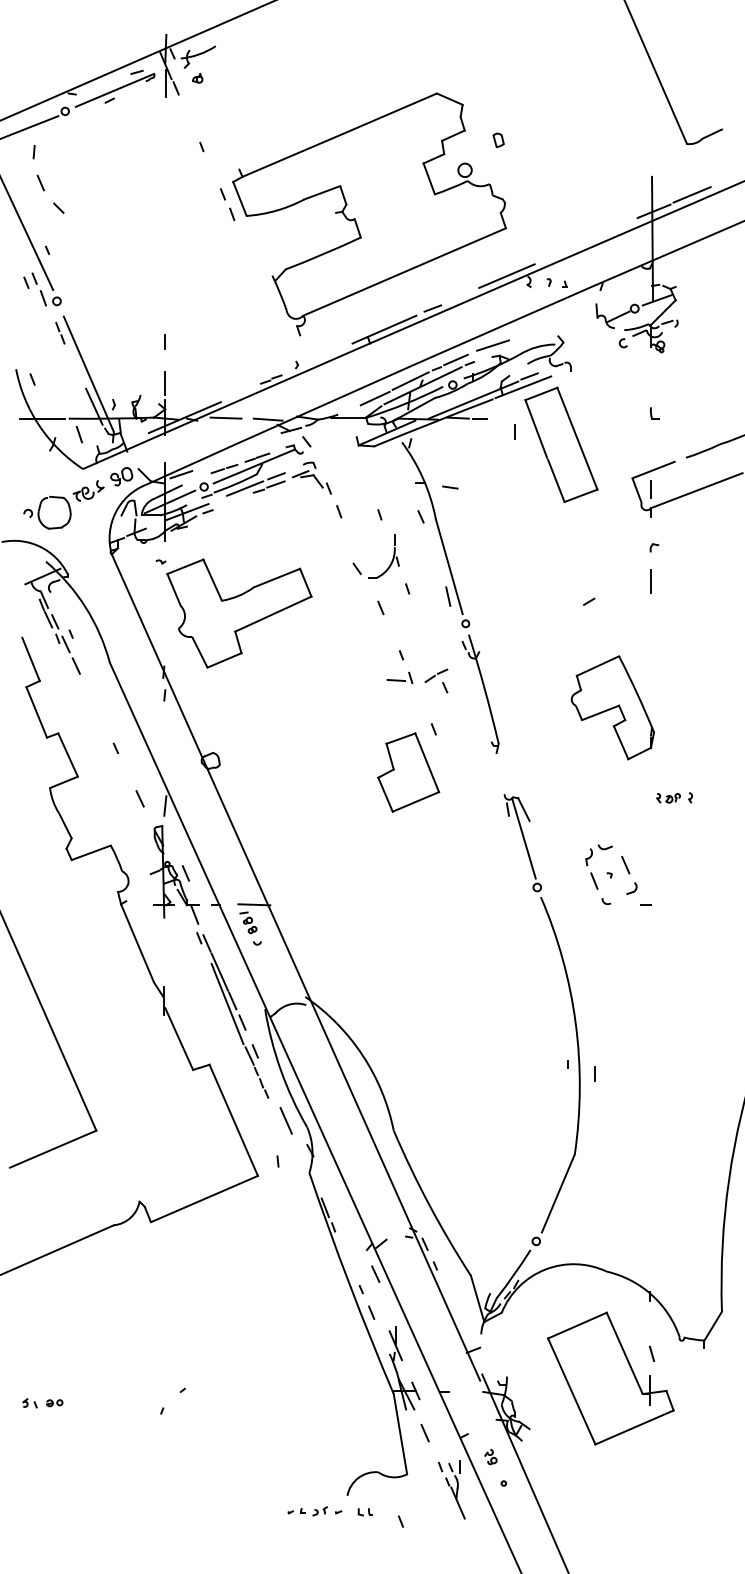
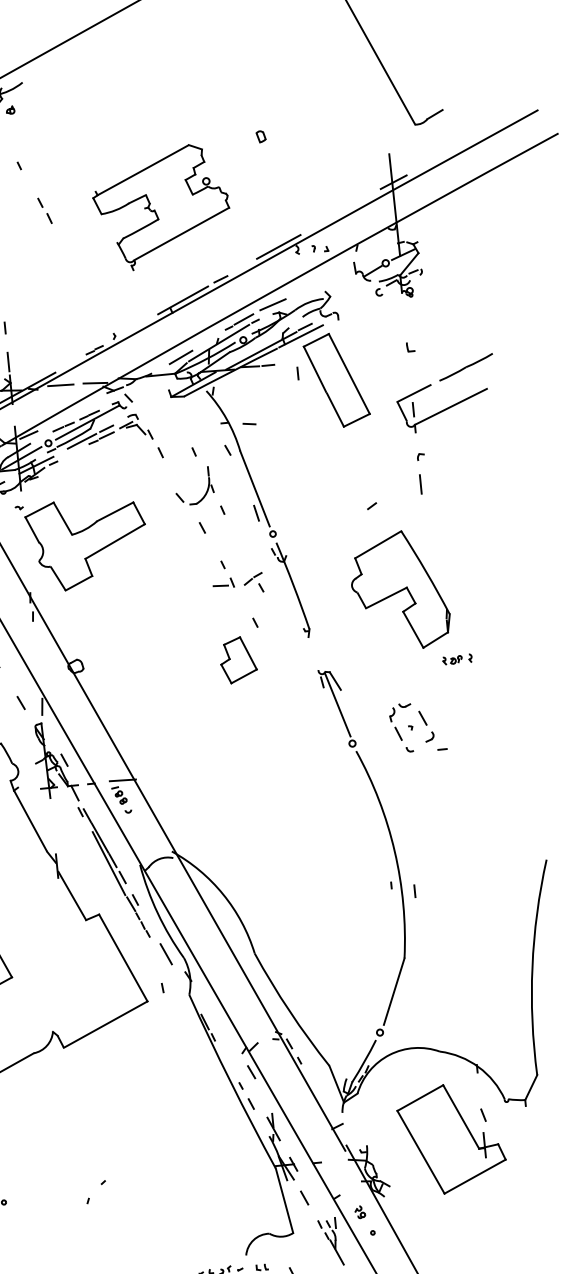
line: (691, 194) -> (422, 165), removed
part: (369, 214) -> (161, 207), size x0.6
line: (410, 380) -> (208, 339), removed
part: (612, 707) -> (399, 590), size x1.4
part: (408, 772) -> (238, 660), size x0.7

